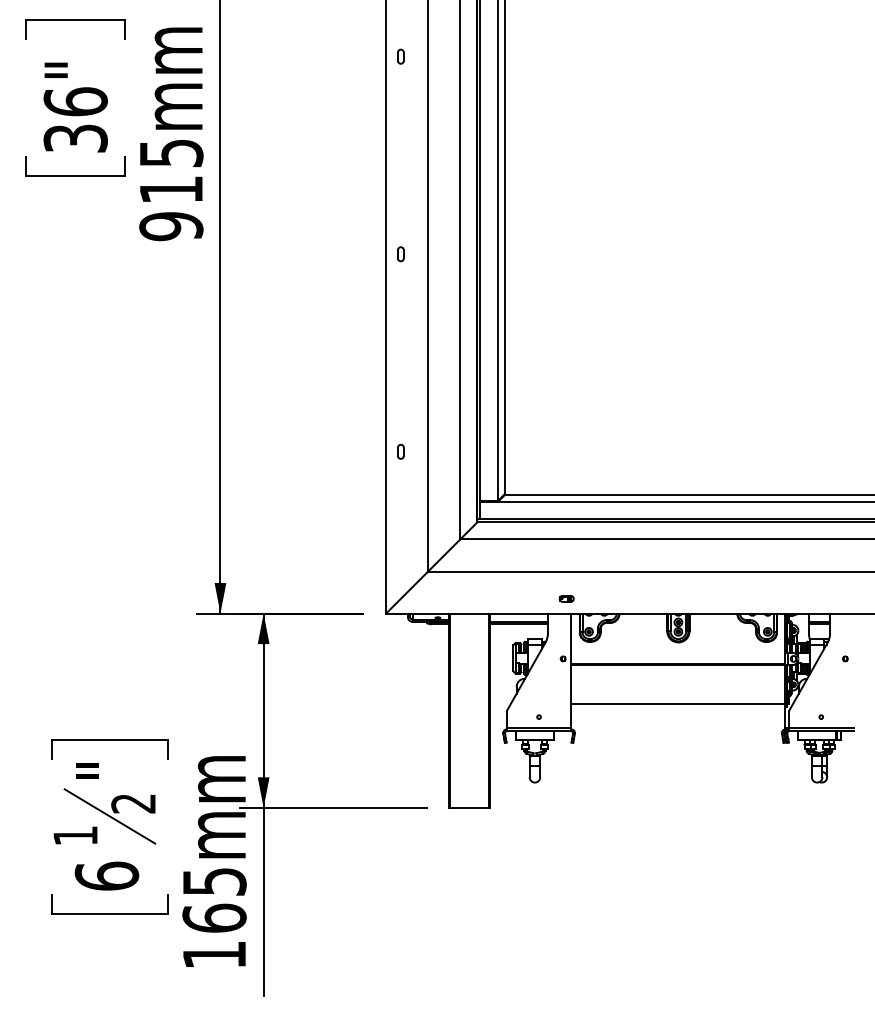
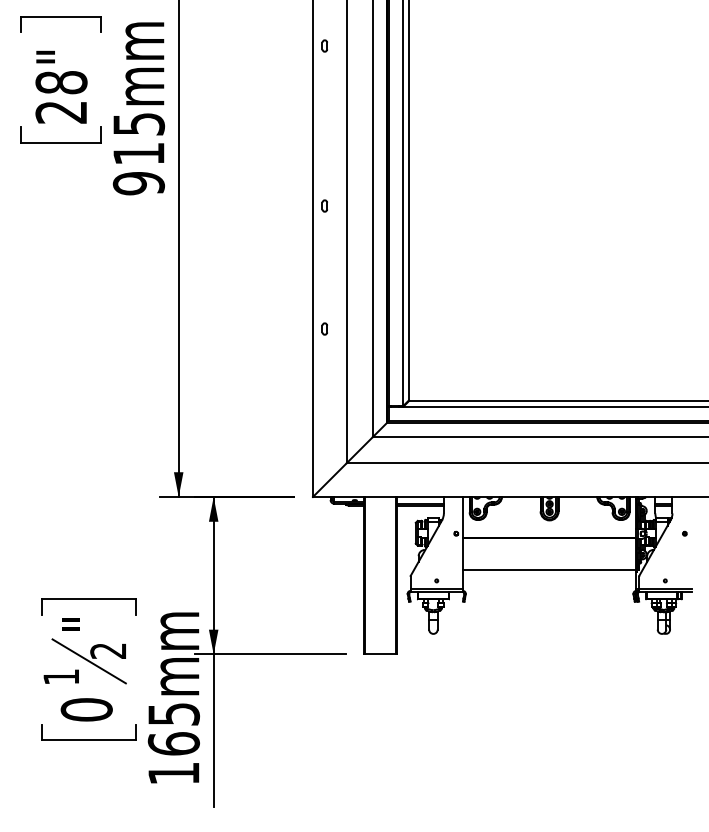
text: (75, 119) -> (61, 96), 36" -> 28"
part: (400, 451) -> (324, 328), moved
part: (565, 598) -> (458, 484), removed
text: (106, 875) -> (86, 709), 6 -> 0

